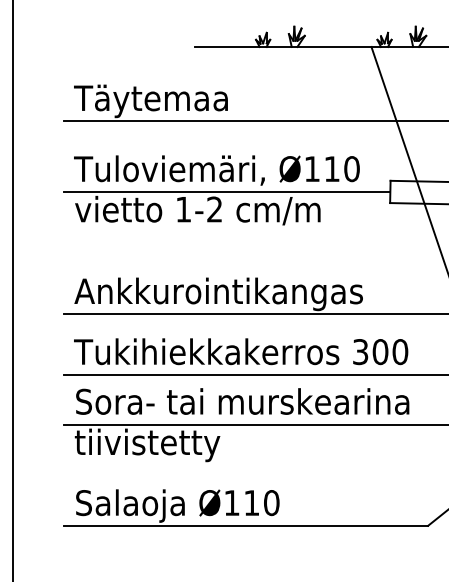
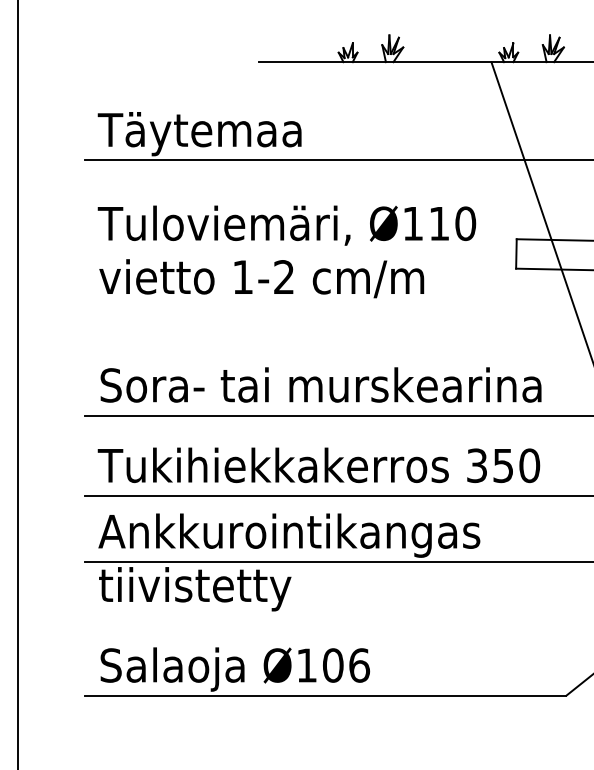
line: (226, 191) -> (299, 253), removed
text: (241, 294) -> (319, 389), Ankkurointikangas -> Sora- tai murskearina
text: (380, 352) -> (503, 466), 300 -> 350
text: (241, 404) -> (319, 535), Sora- tai murskearina -> Ankkurointikangas
text: (261, 503) -> (345, 666), Ø110 -> Ø106

